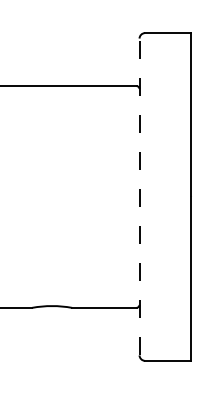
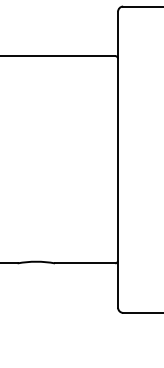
line: (139, 196) -> (118, 159), dashed -> solid

